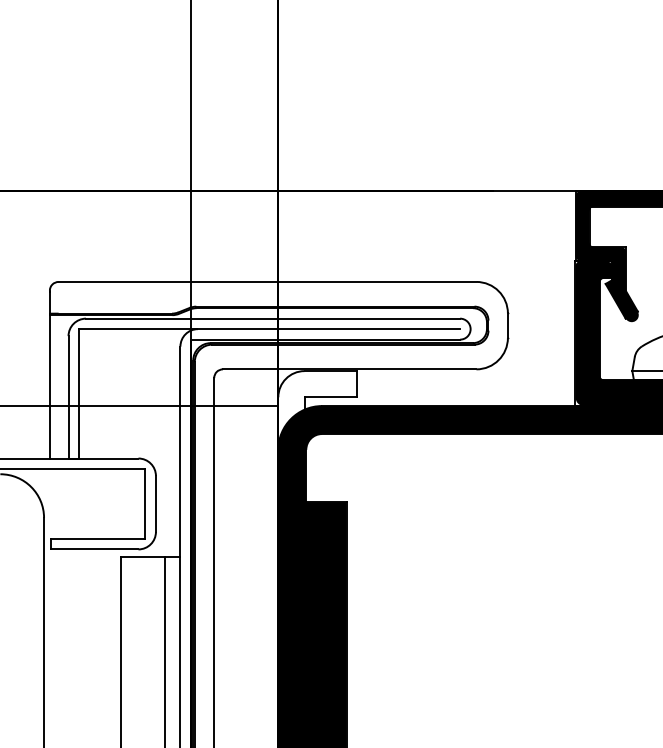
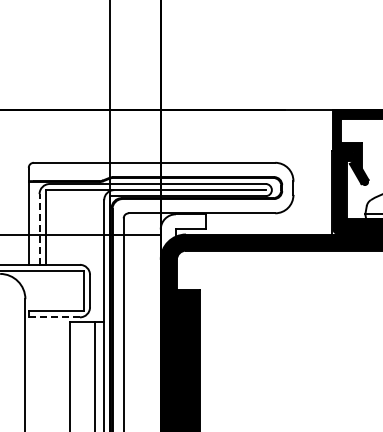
line: (68, 395) -> (39, 228), solid -> dashed
line: (94, 549) -> (54, 317), solid -> dashed

